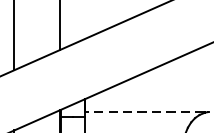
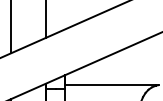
line: (143, 111) -> (109, 84), dashed -> solid

